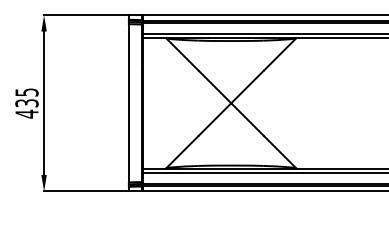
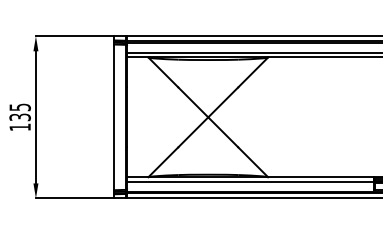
text: (26, 114) -> (19, 127), 435 -> 135

